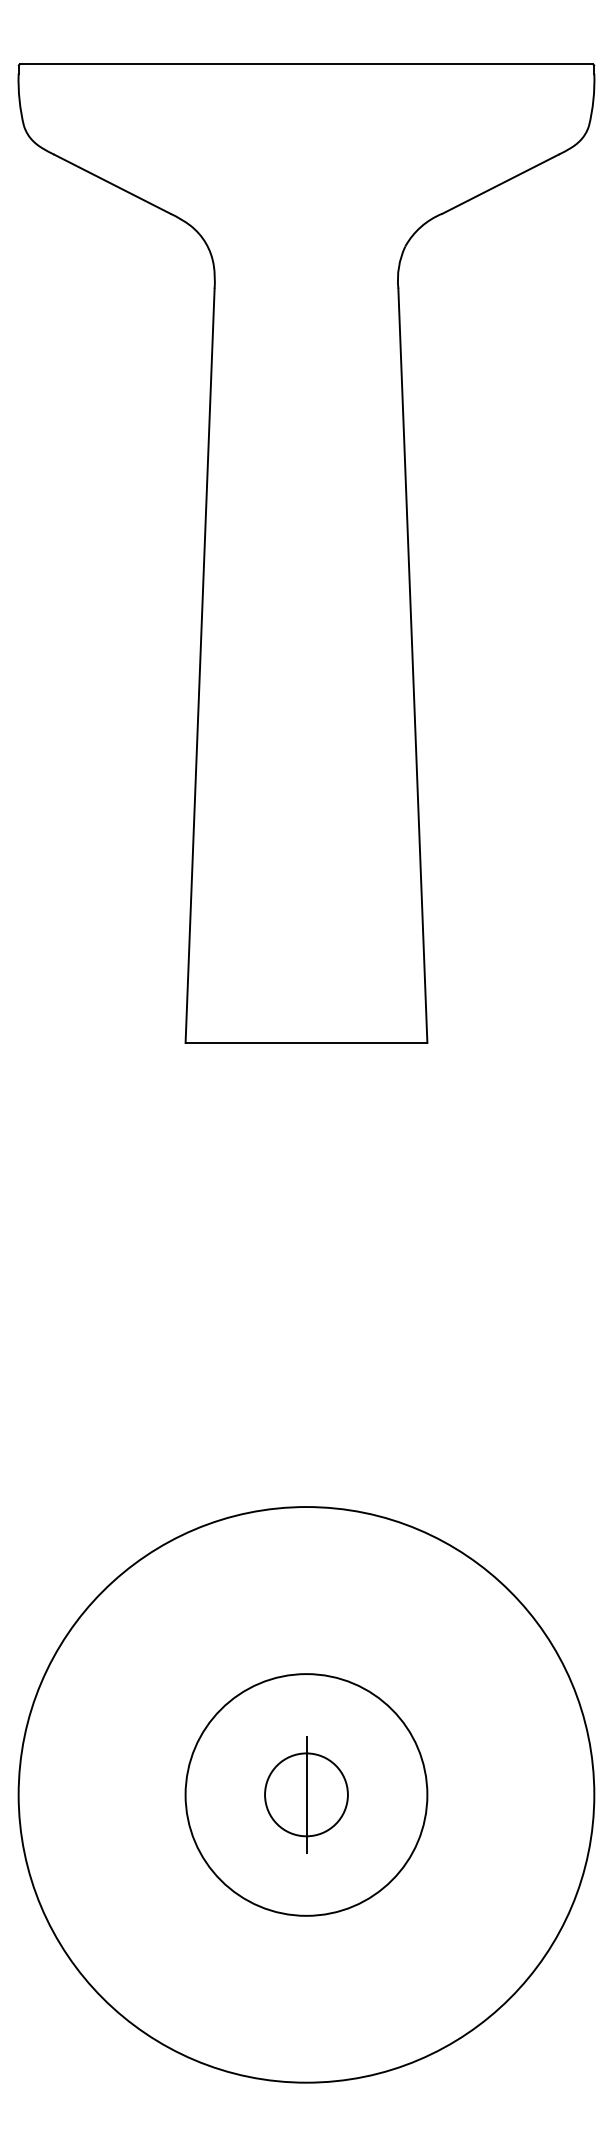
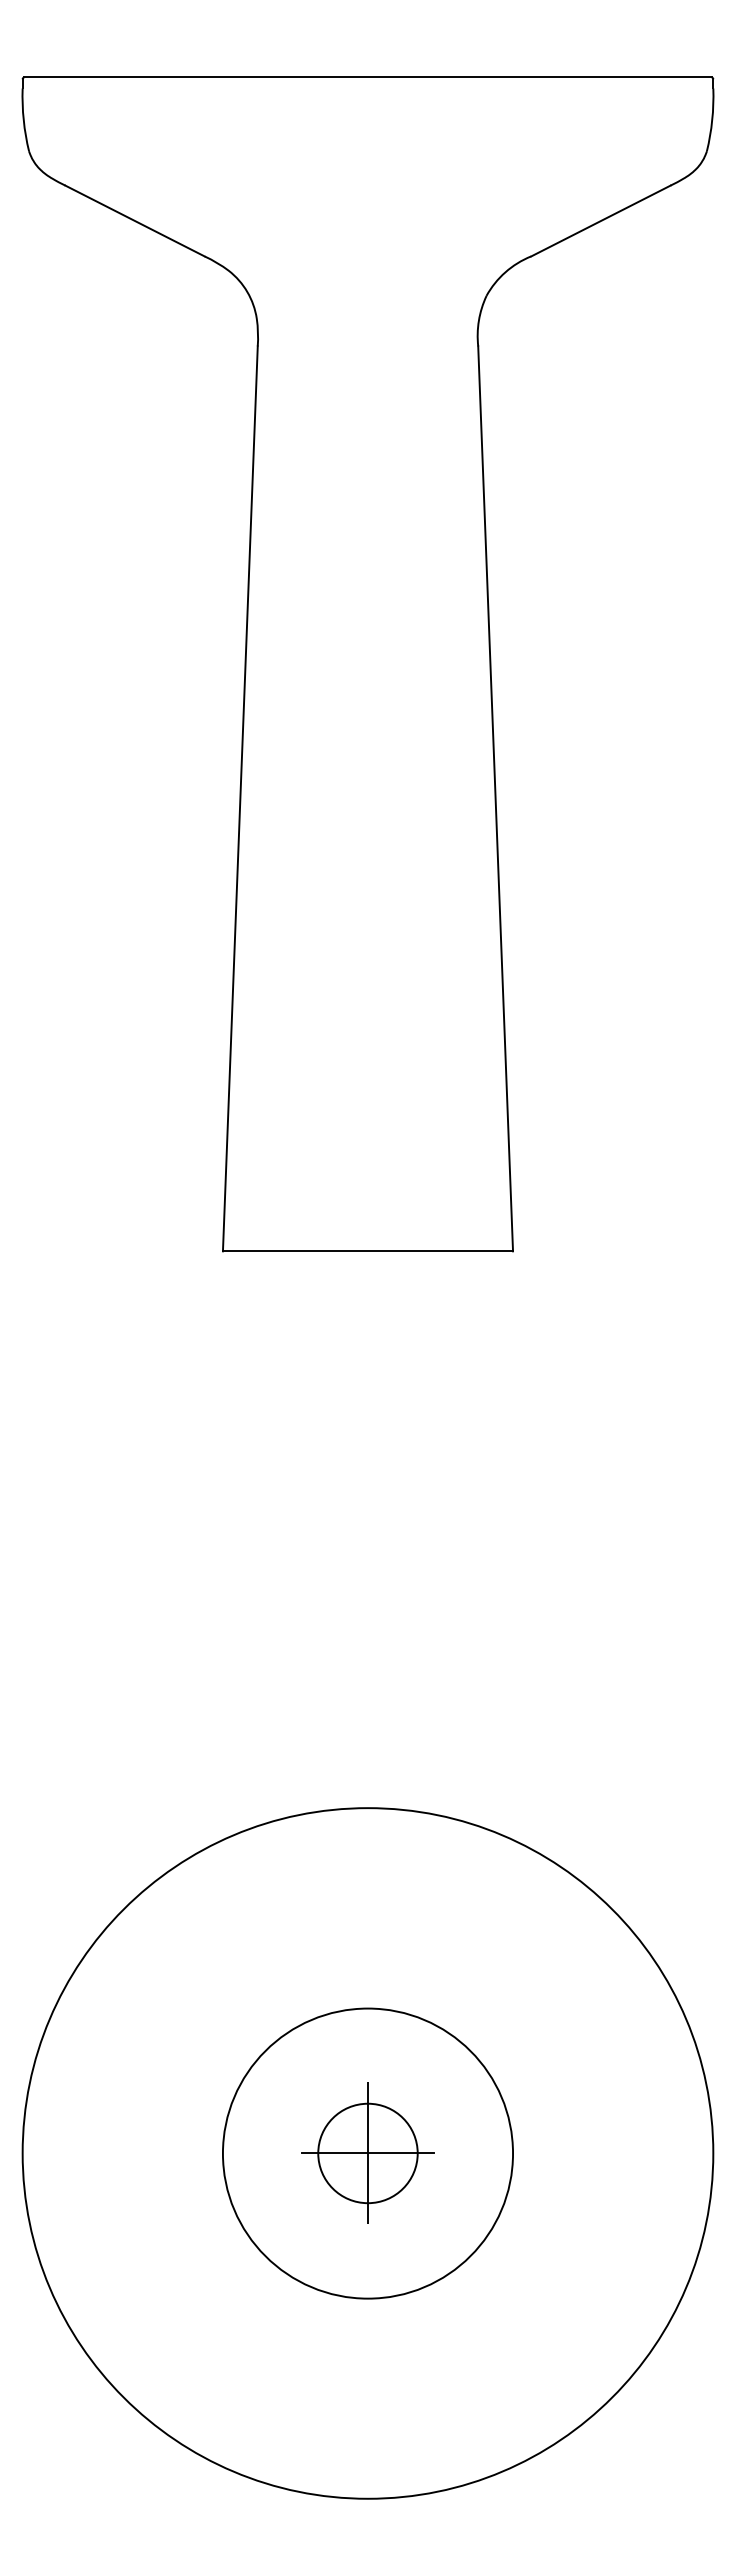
line: (306, 1794) -> (367, 2153), added

